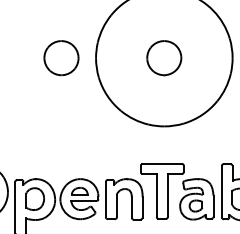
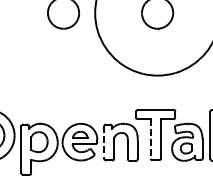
line: (156, 195) -> (150, 138), solid -> dashed
line: (105, 199) -> (103, 142), solid -> dashed

